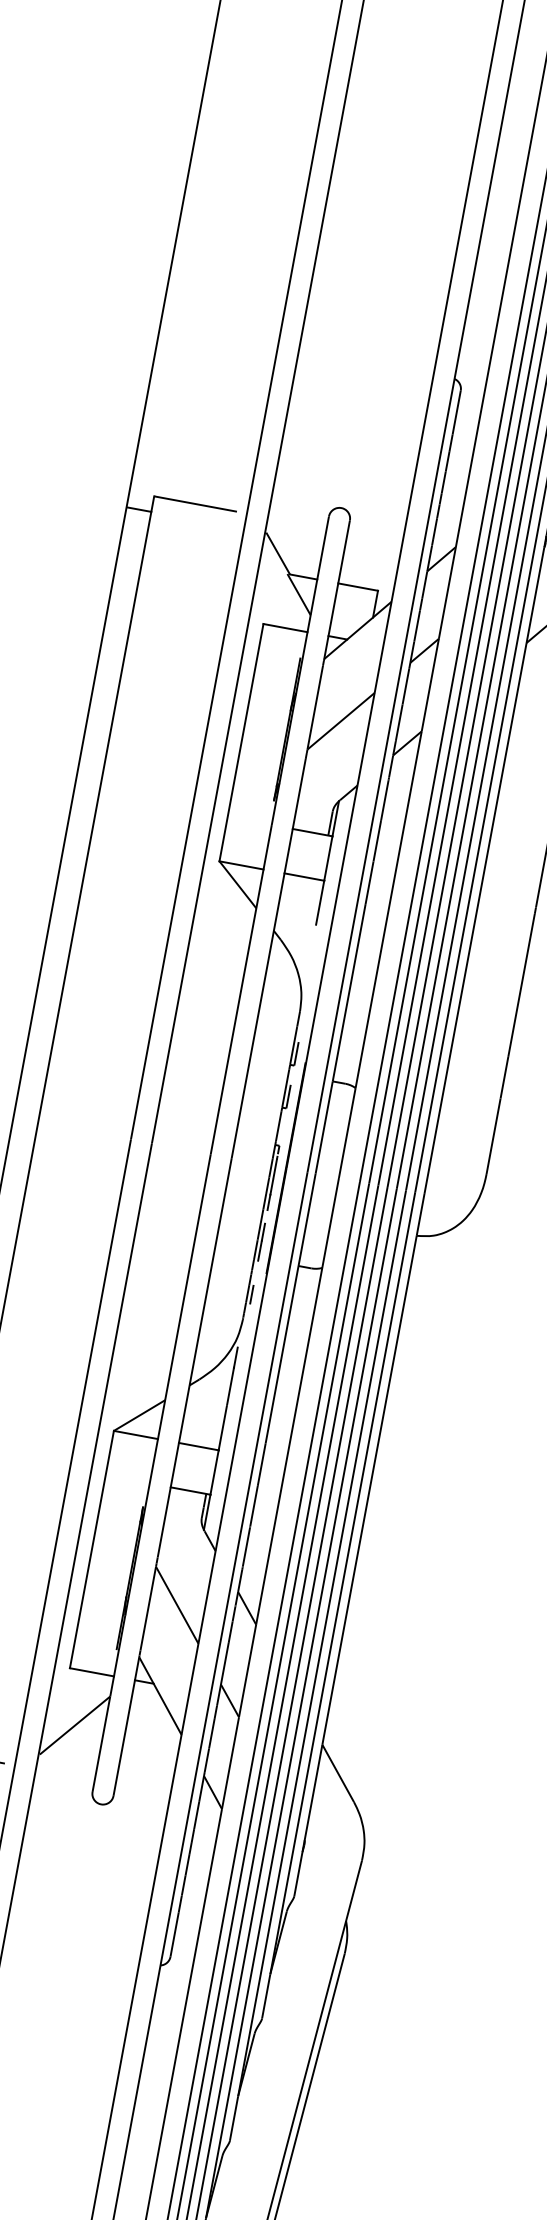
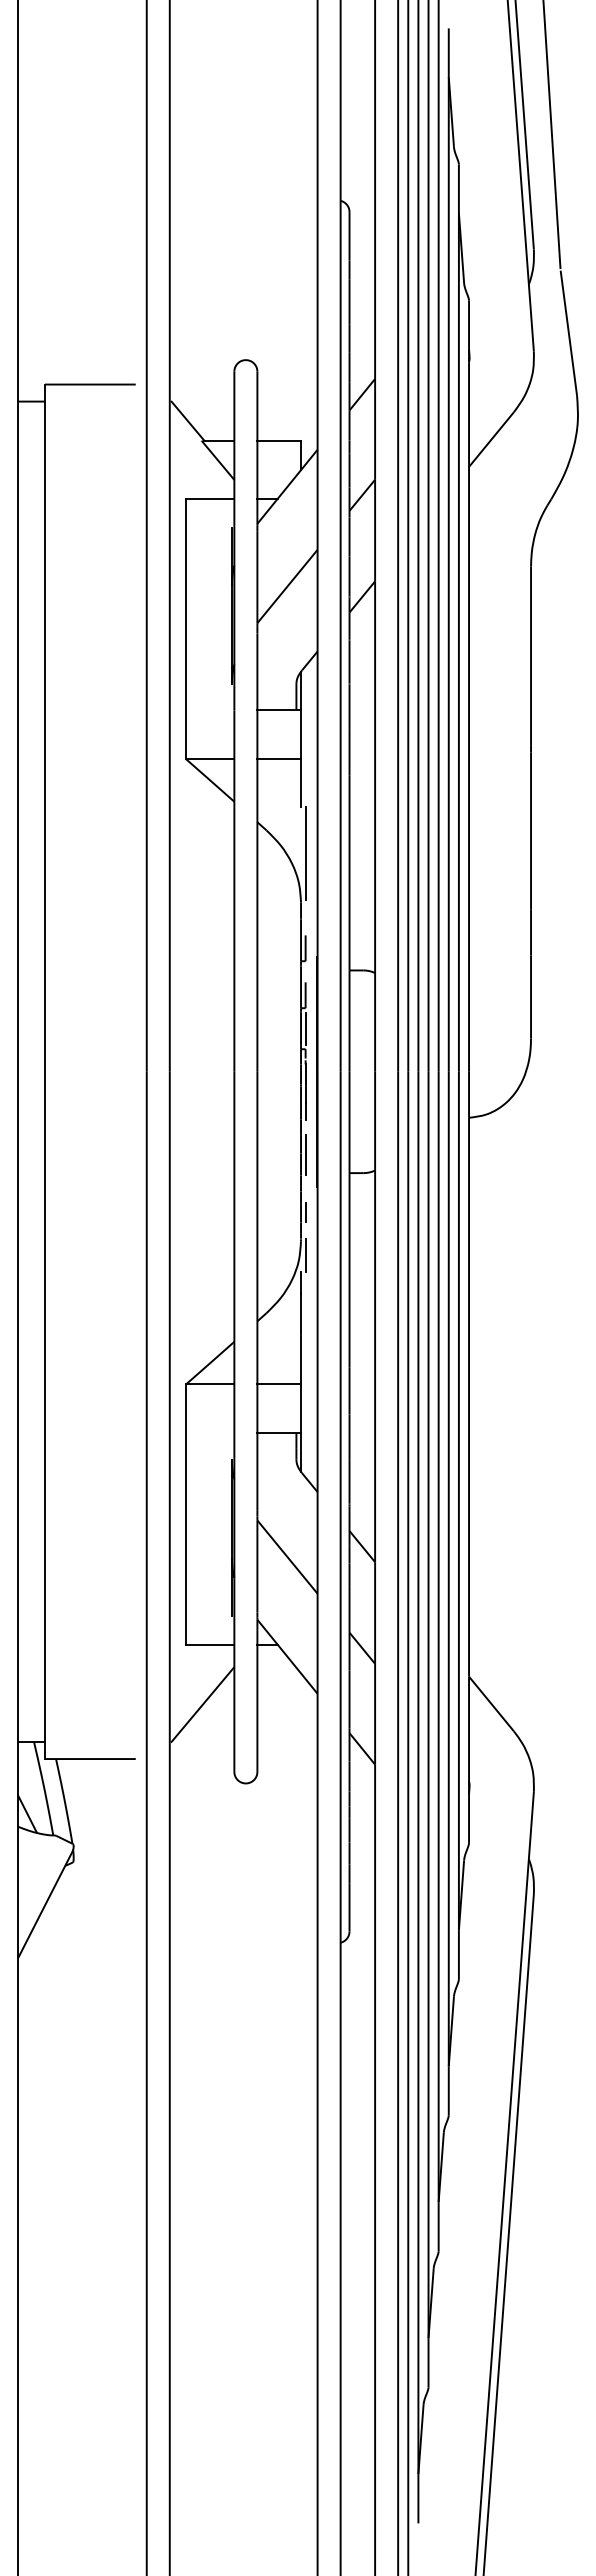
line: (312, 967) -> (305, 853), added
line: (282, 1126) -> (305, 1028), added
line: (244, 1333) -> (305, 1255), added

